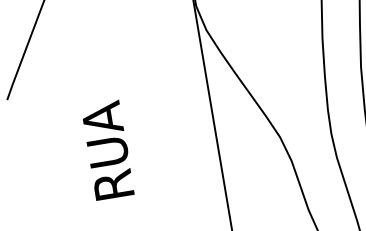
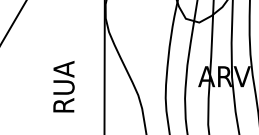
text: (106, 150) -> (63, 86), moved

